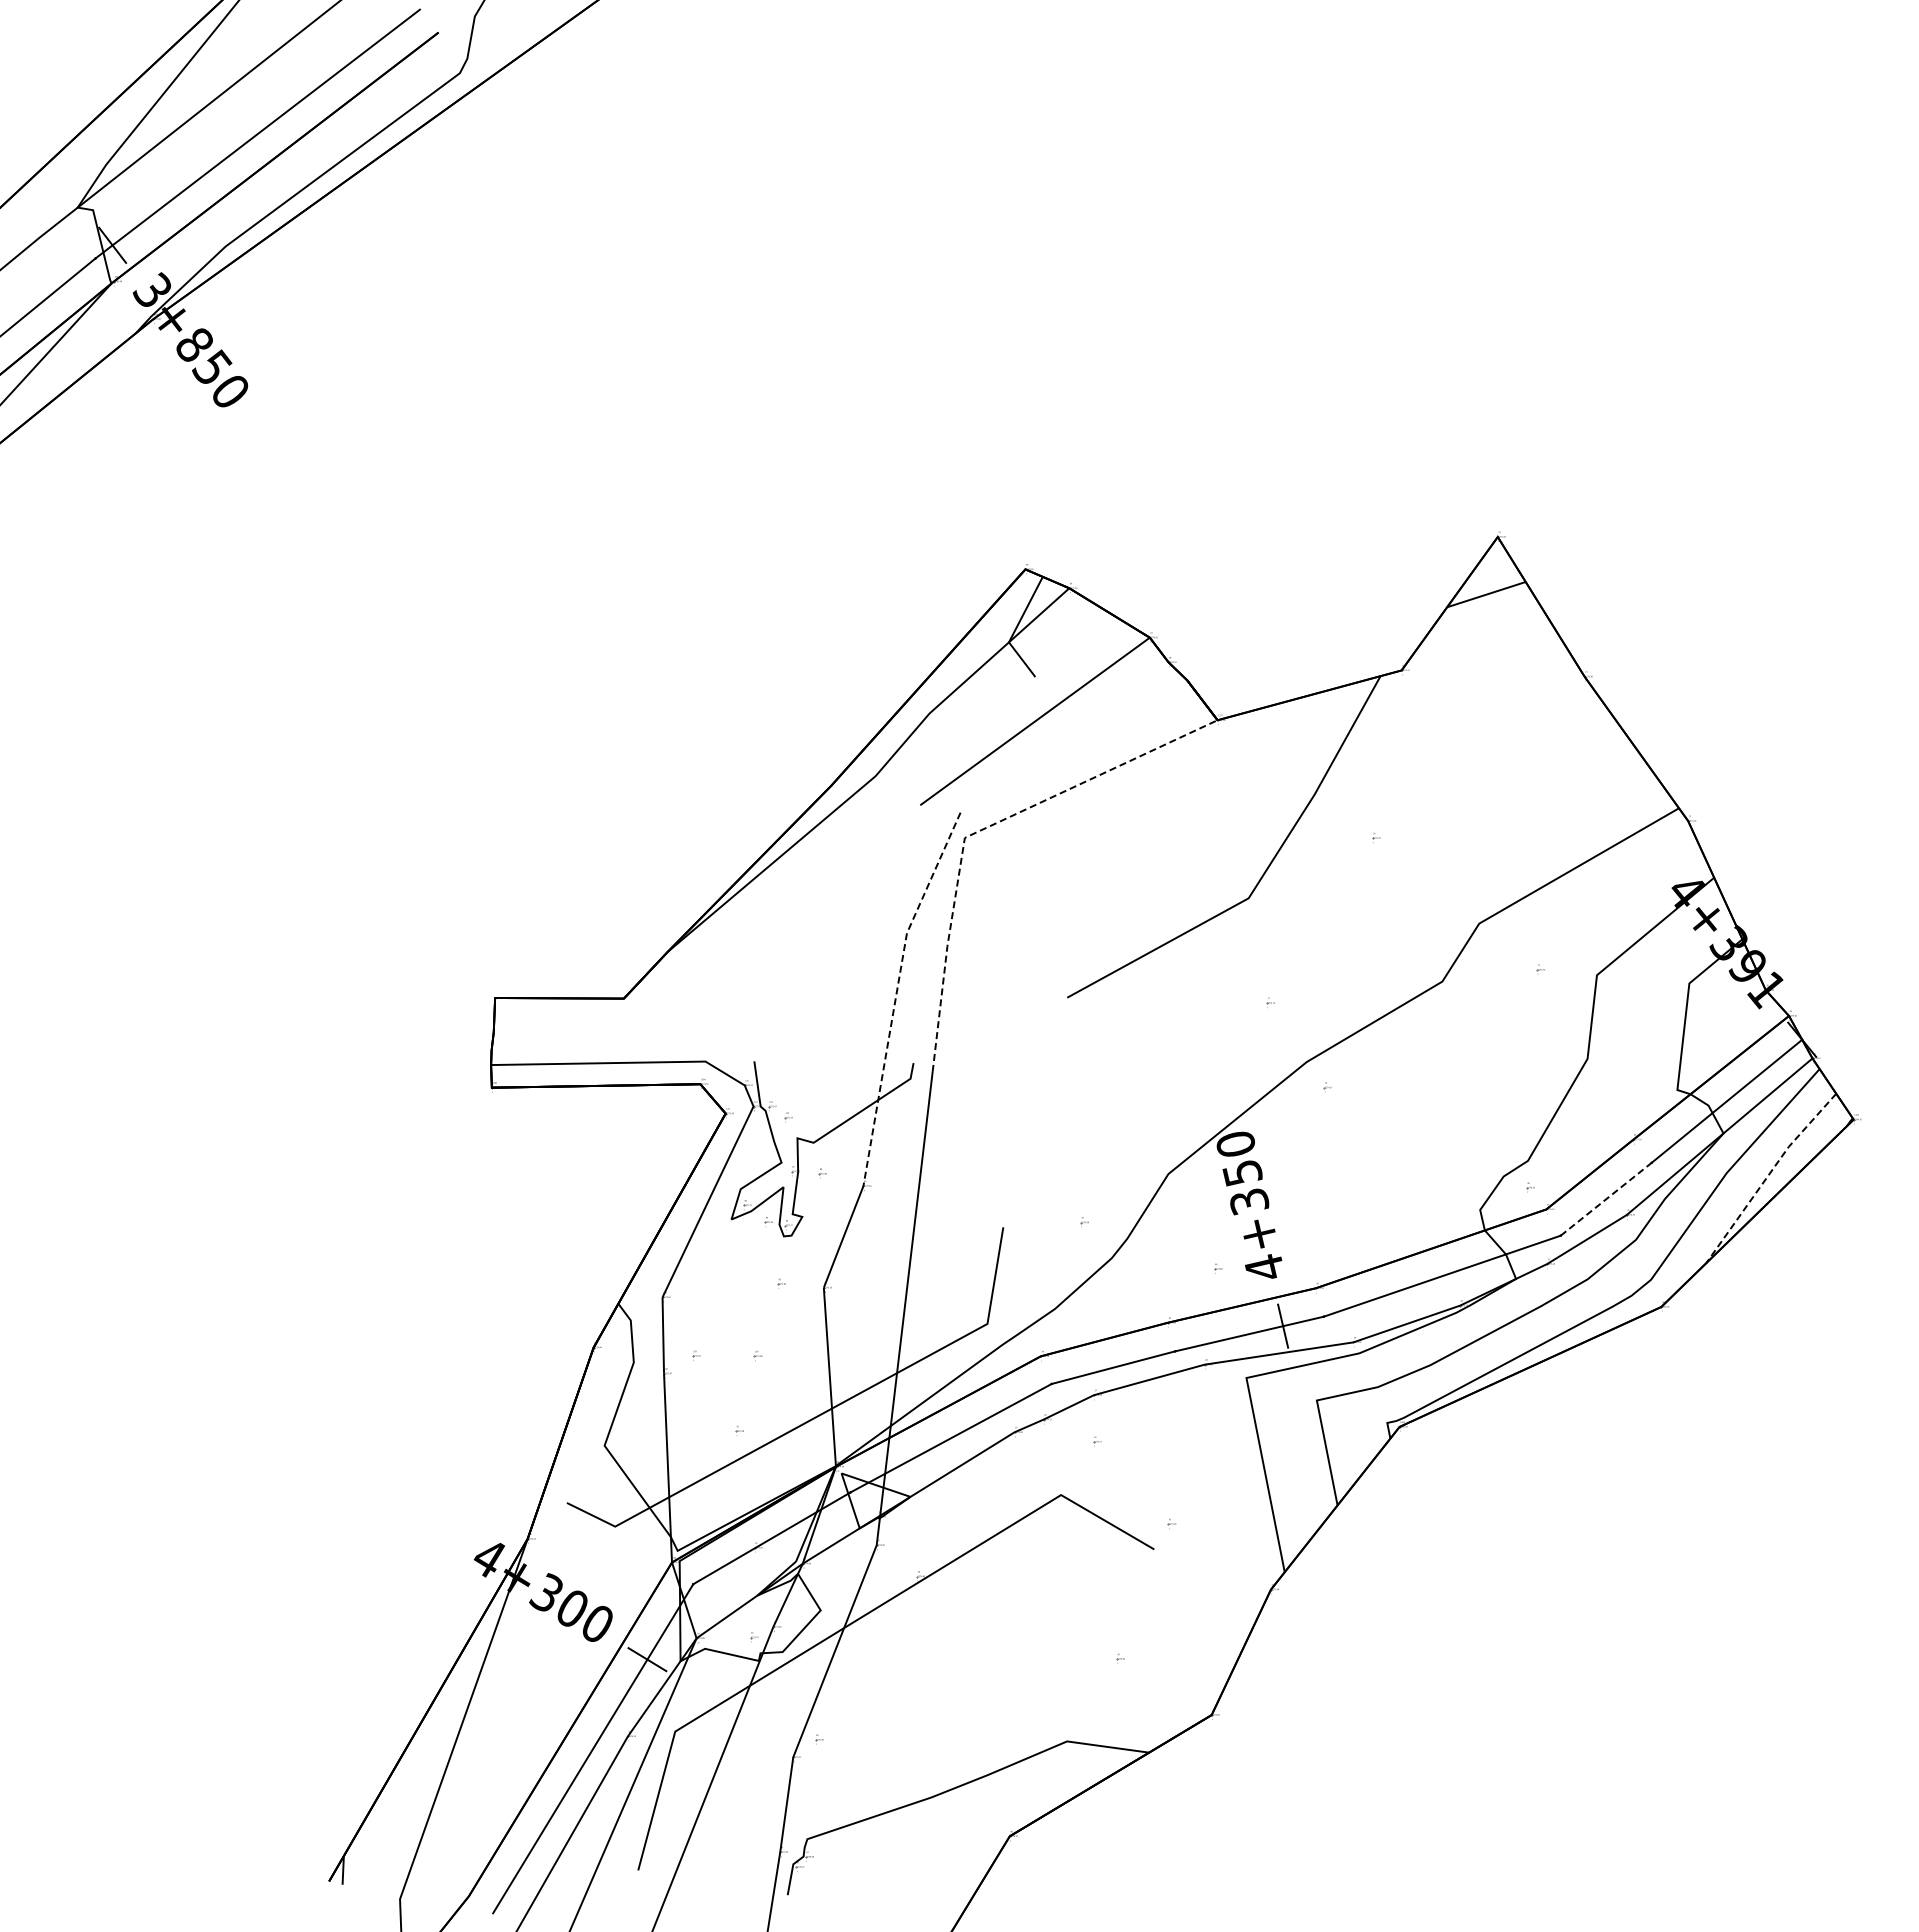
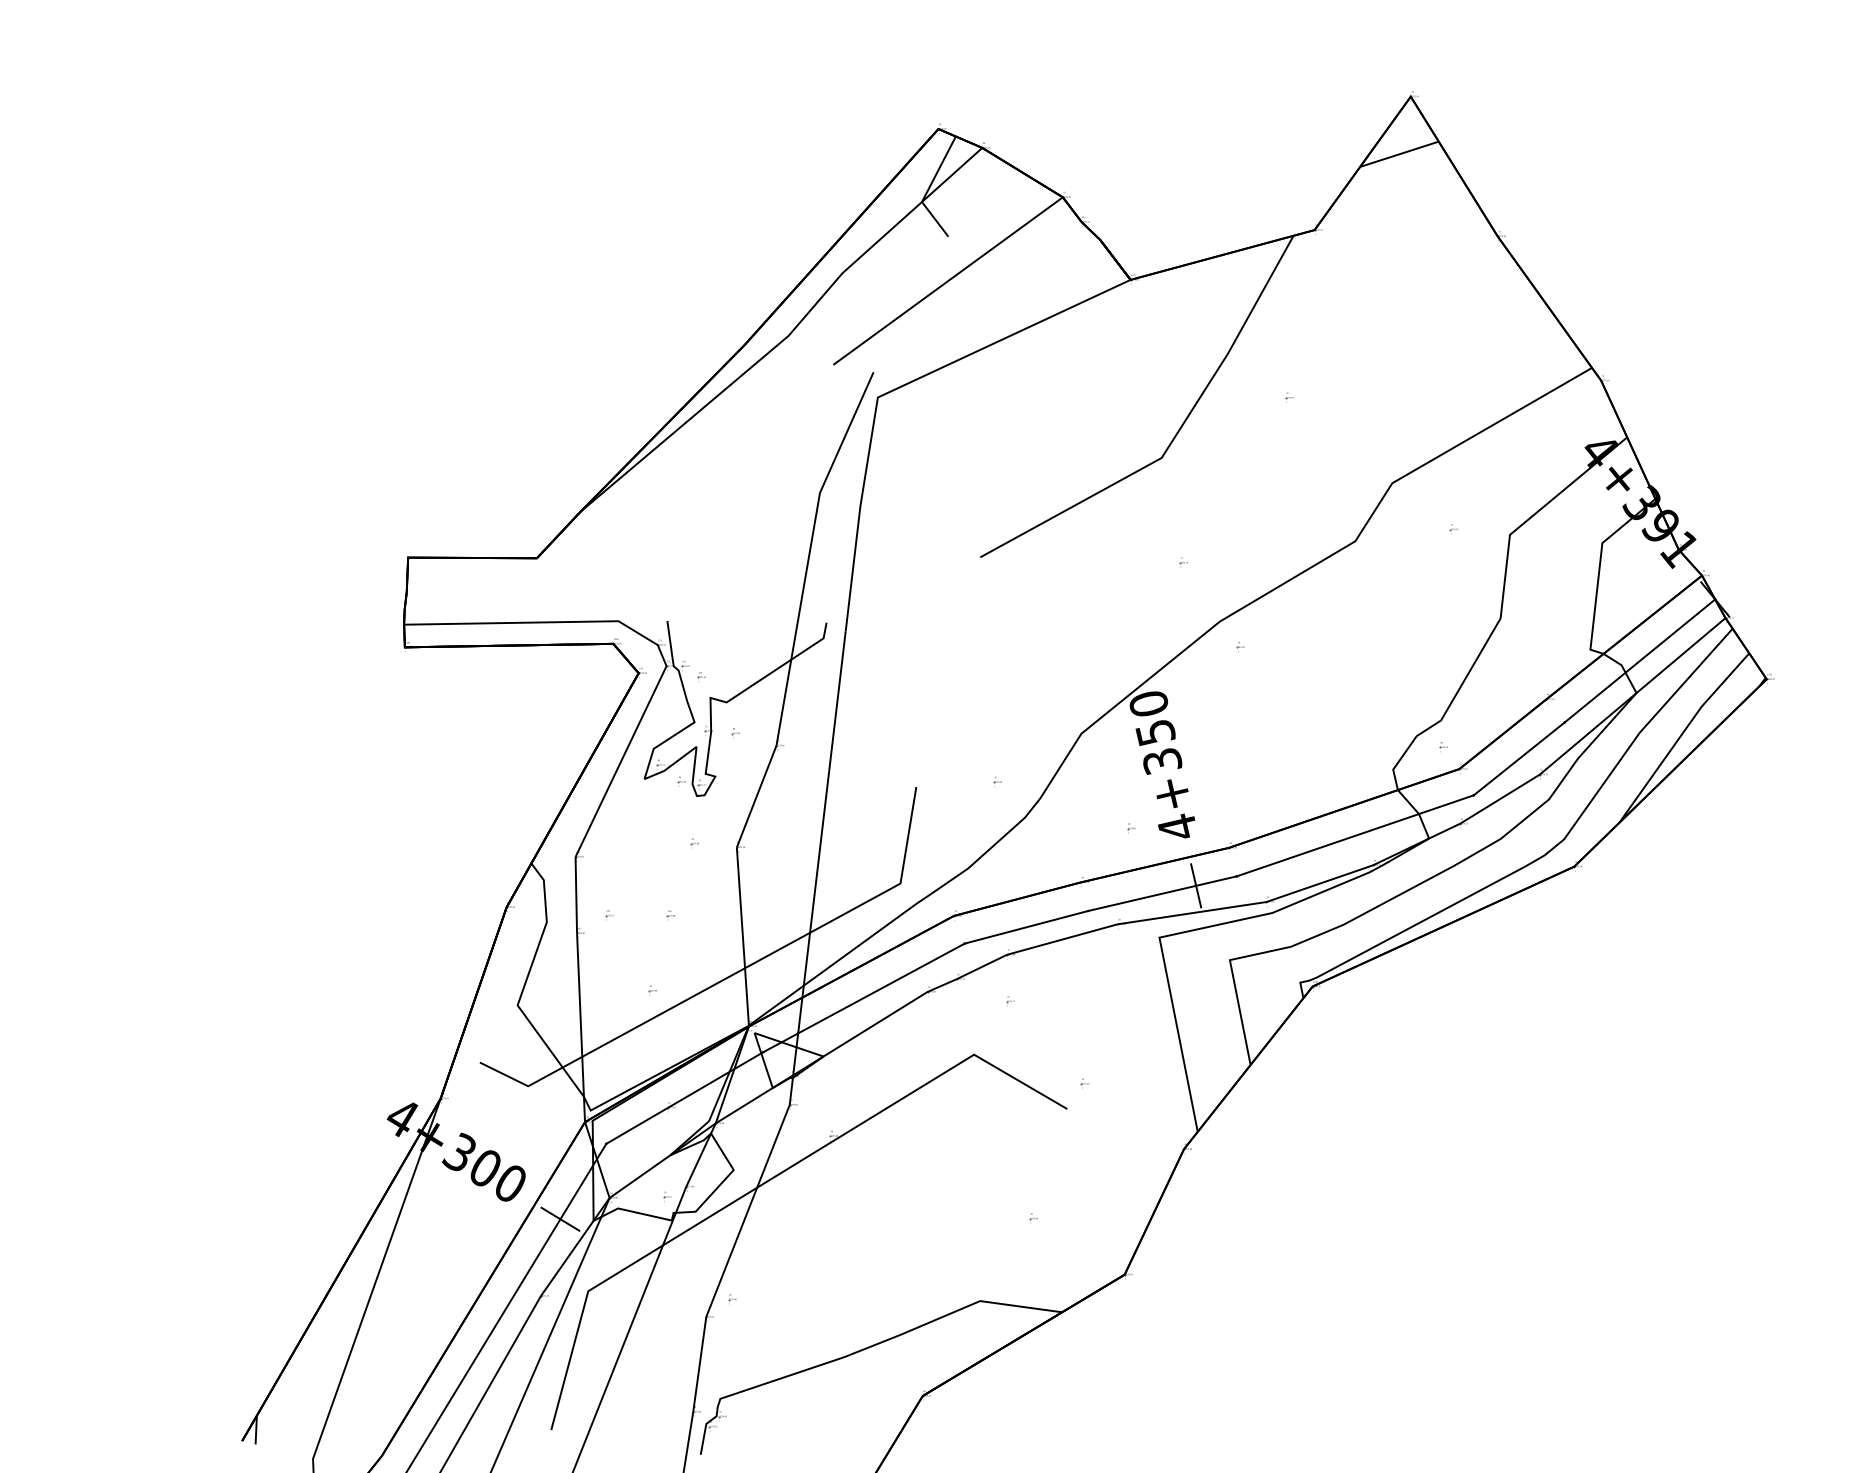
line: (983, 829) -> (896, 389), dashed -> solid
line: (896, 994) -> (809, 554), dashed -> solid
line: (1768, 1175) -> (1681, 735), dashed -> solid
line: (1606, 1198) -> (1519, 758), dashed -> solid

